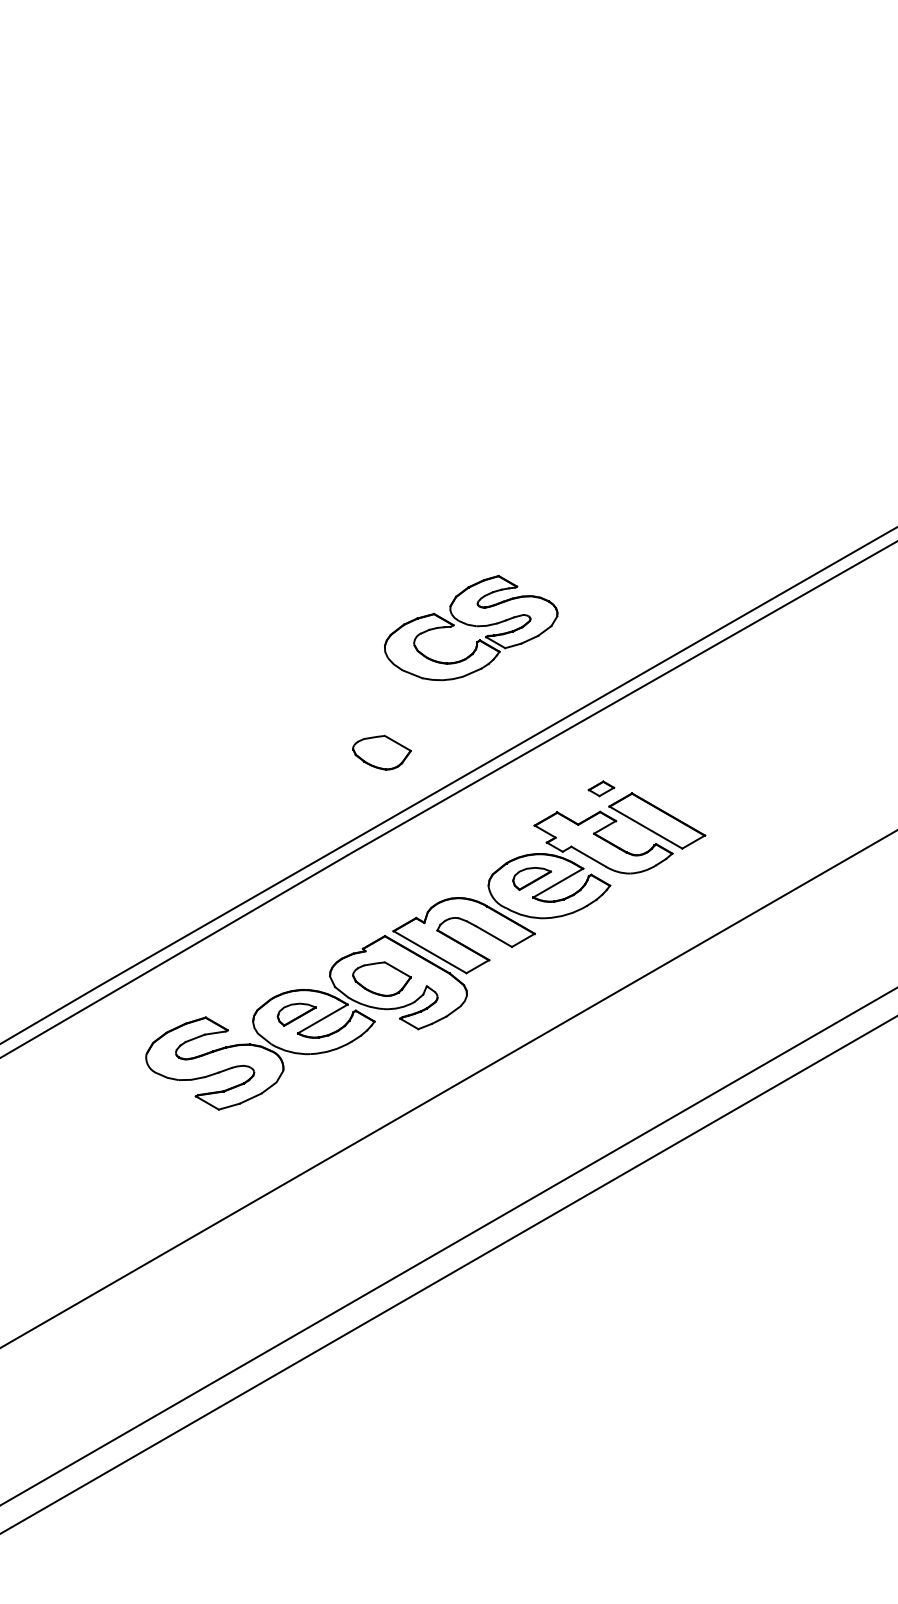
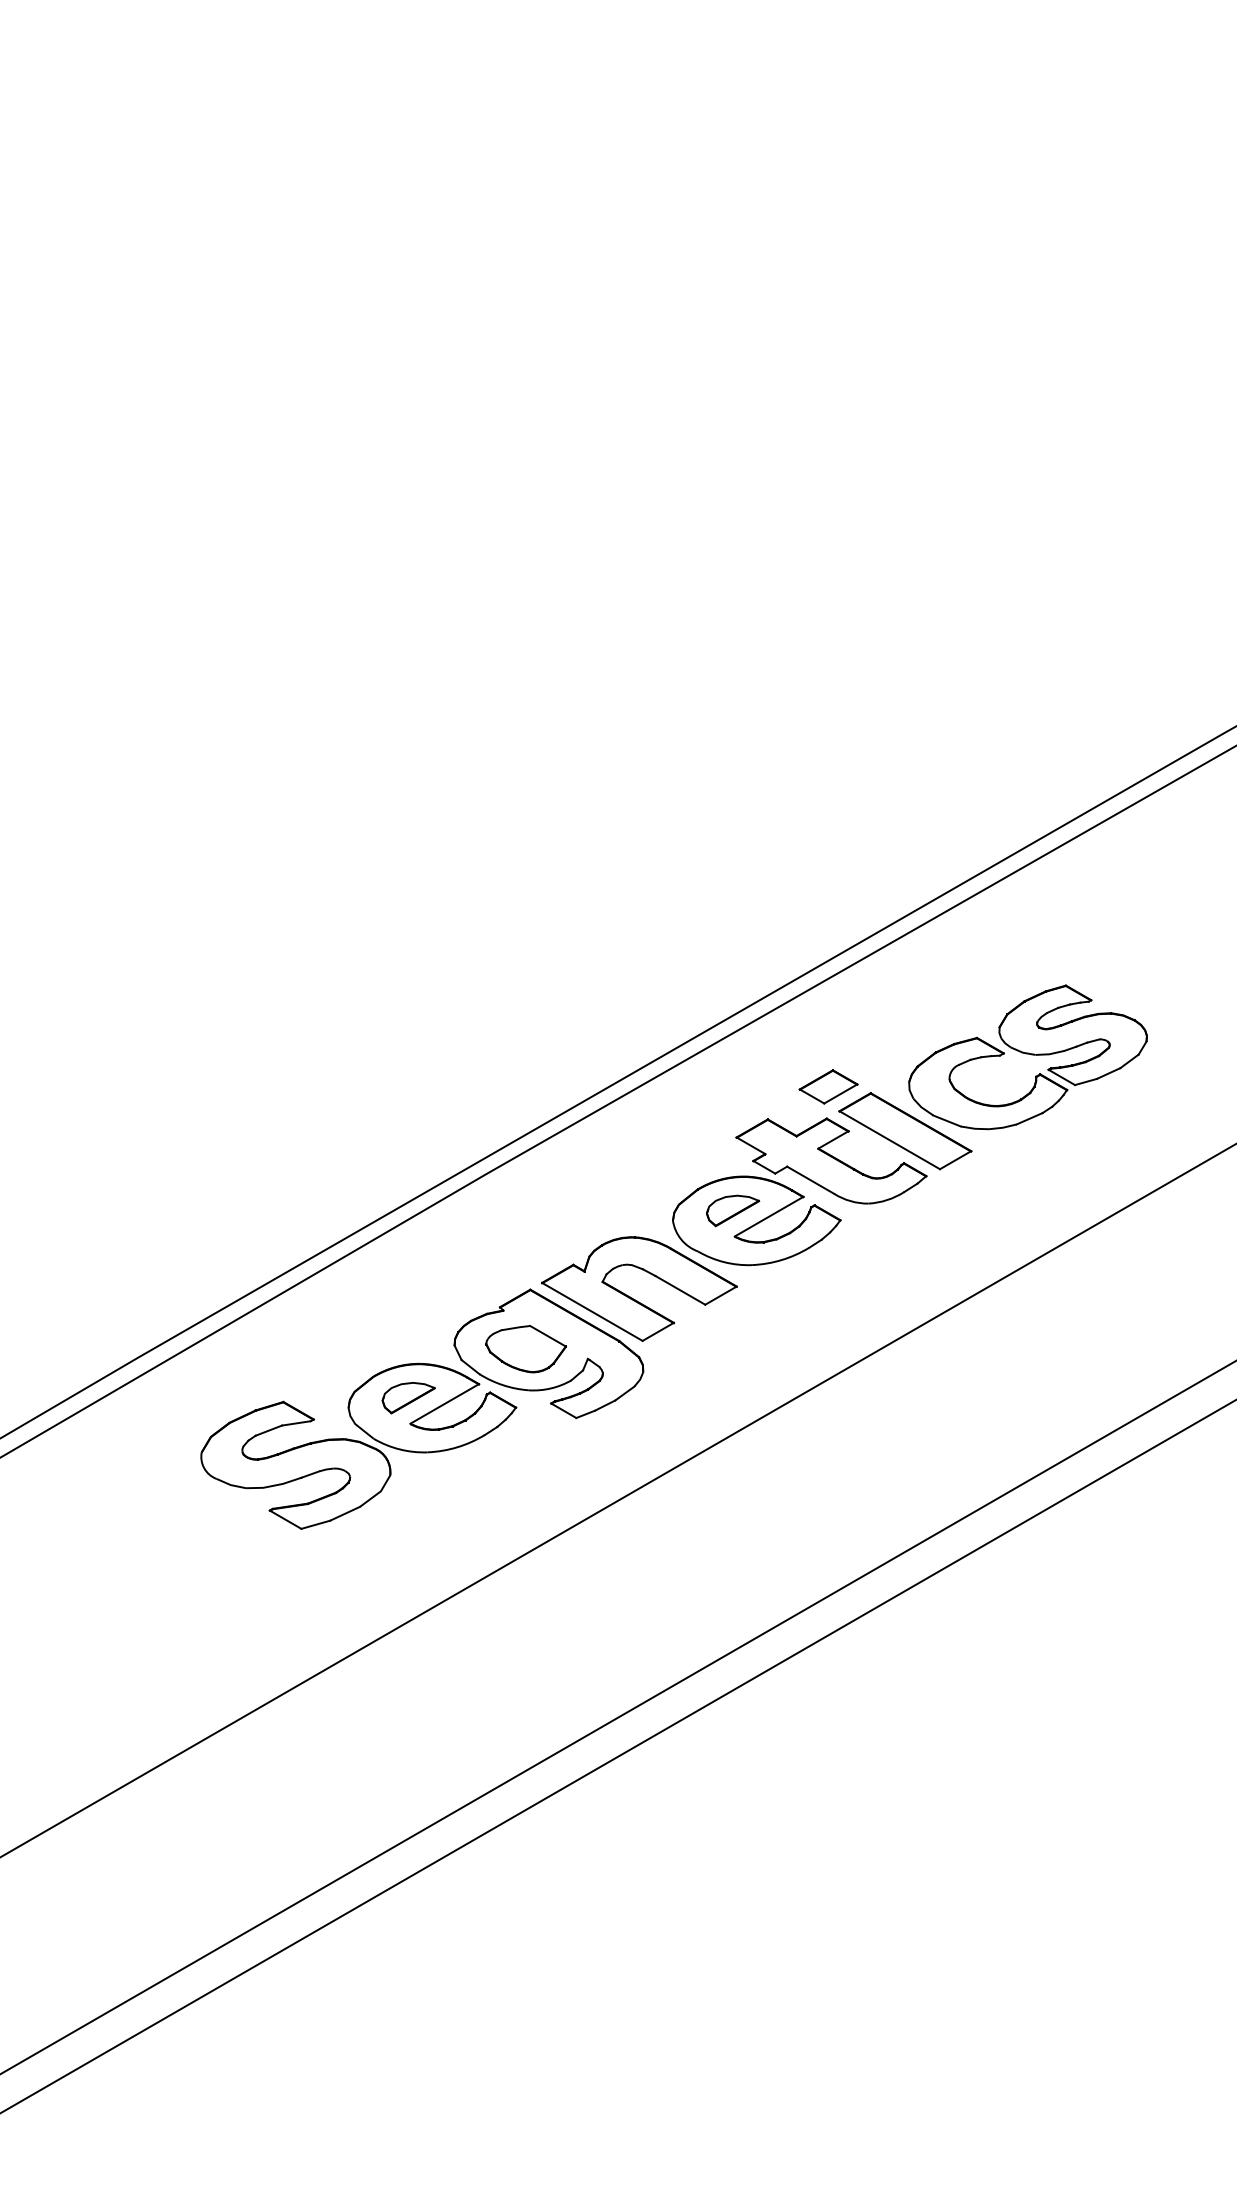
part: (470, 628) -> (1027, 1057), moved
part: (381, 753) -> (525, 1037), removed
part: (601, 788) -> (828, 1086), size x1.67

